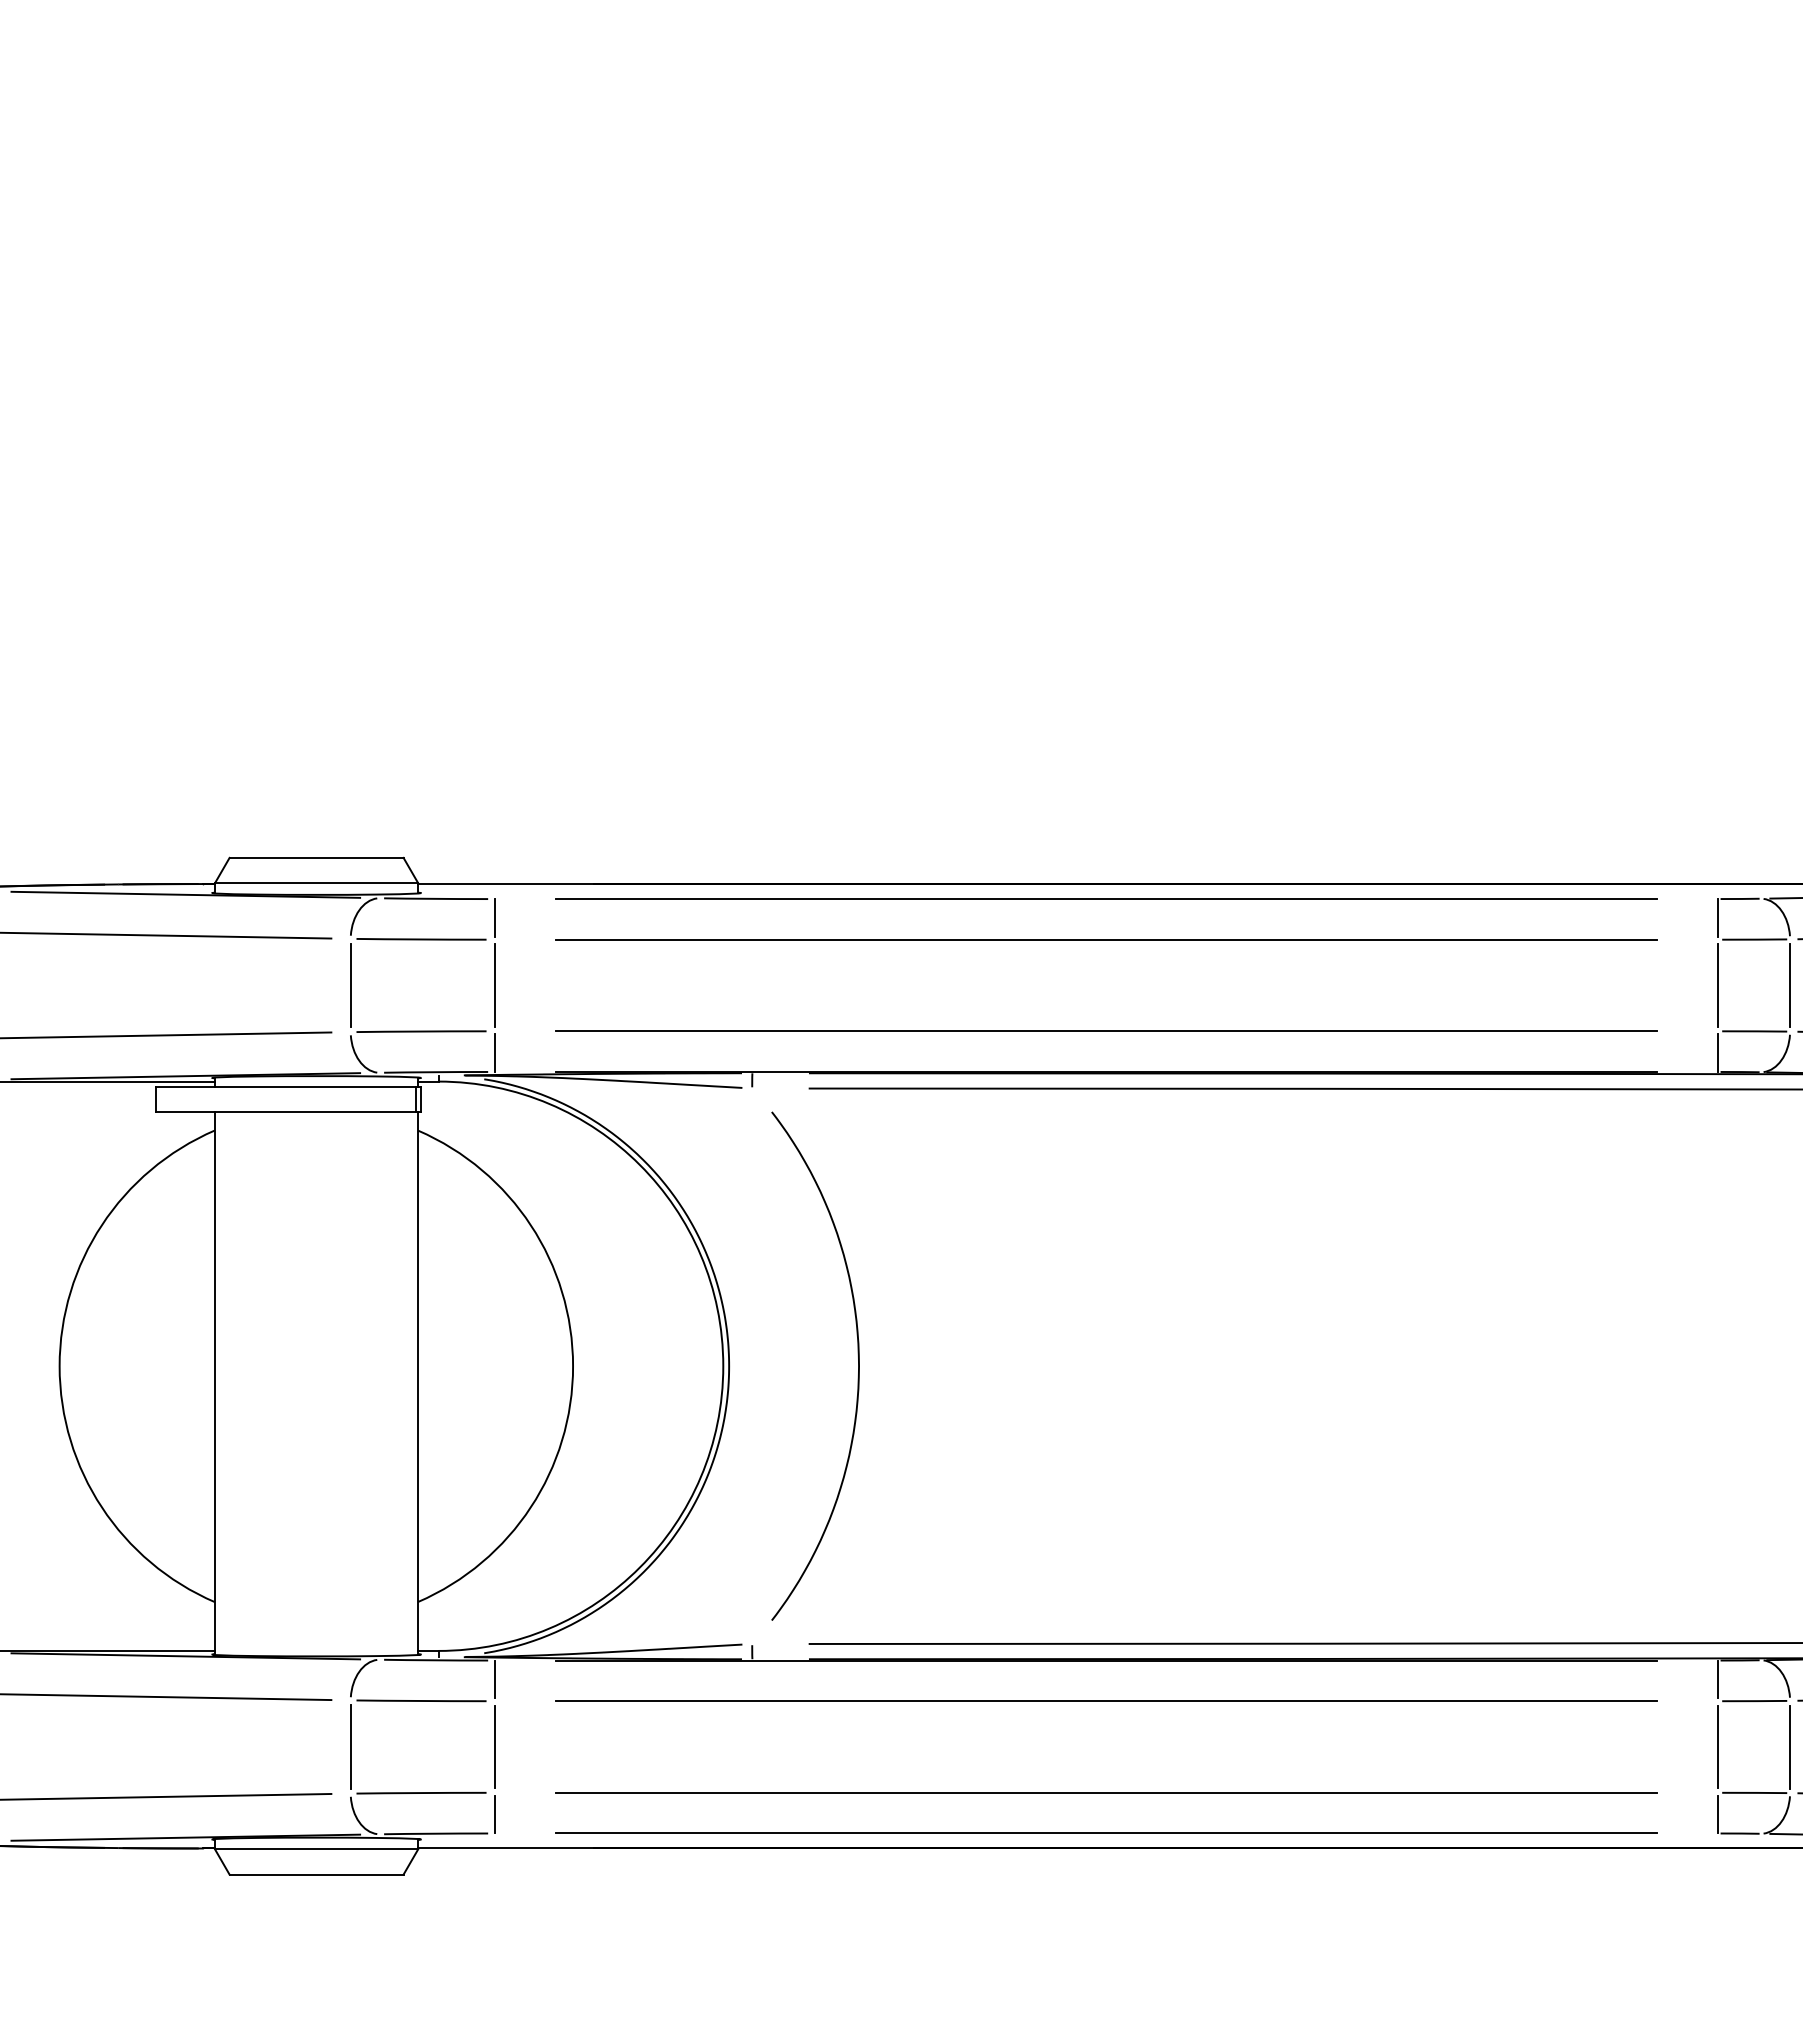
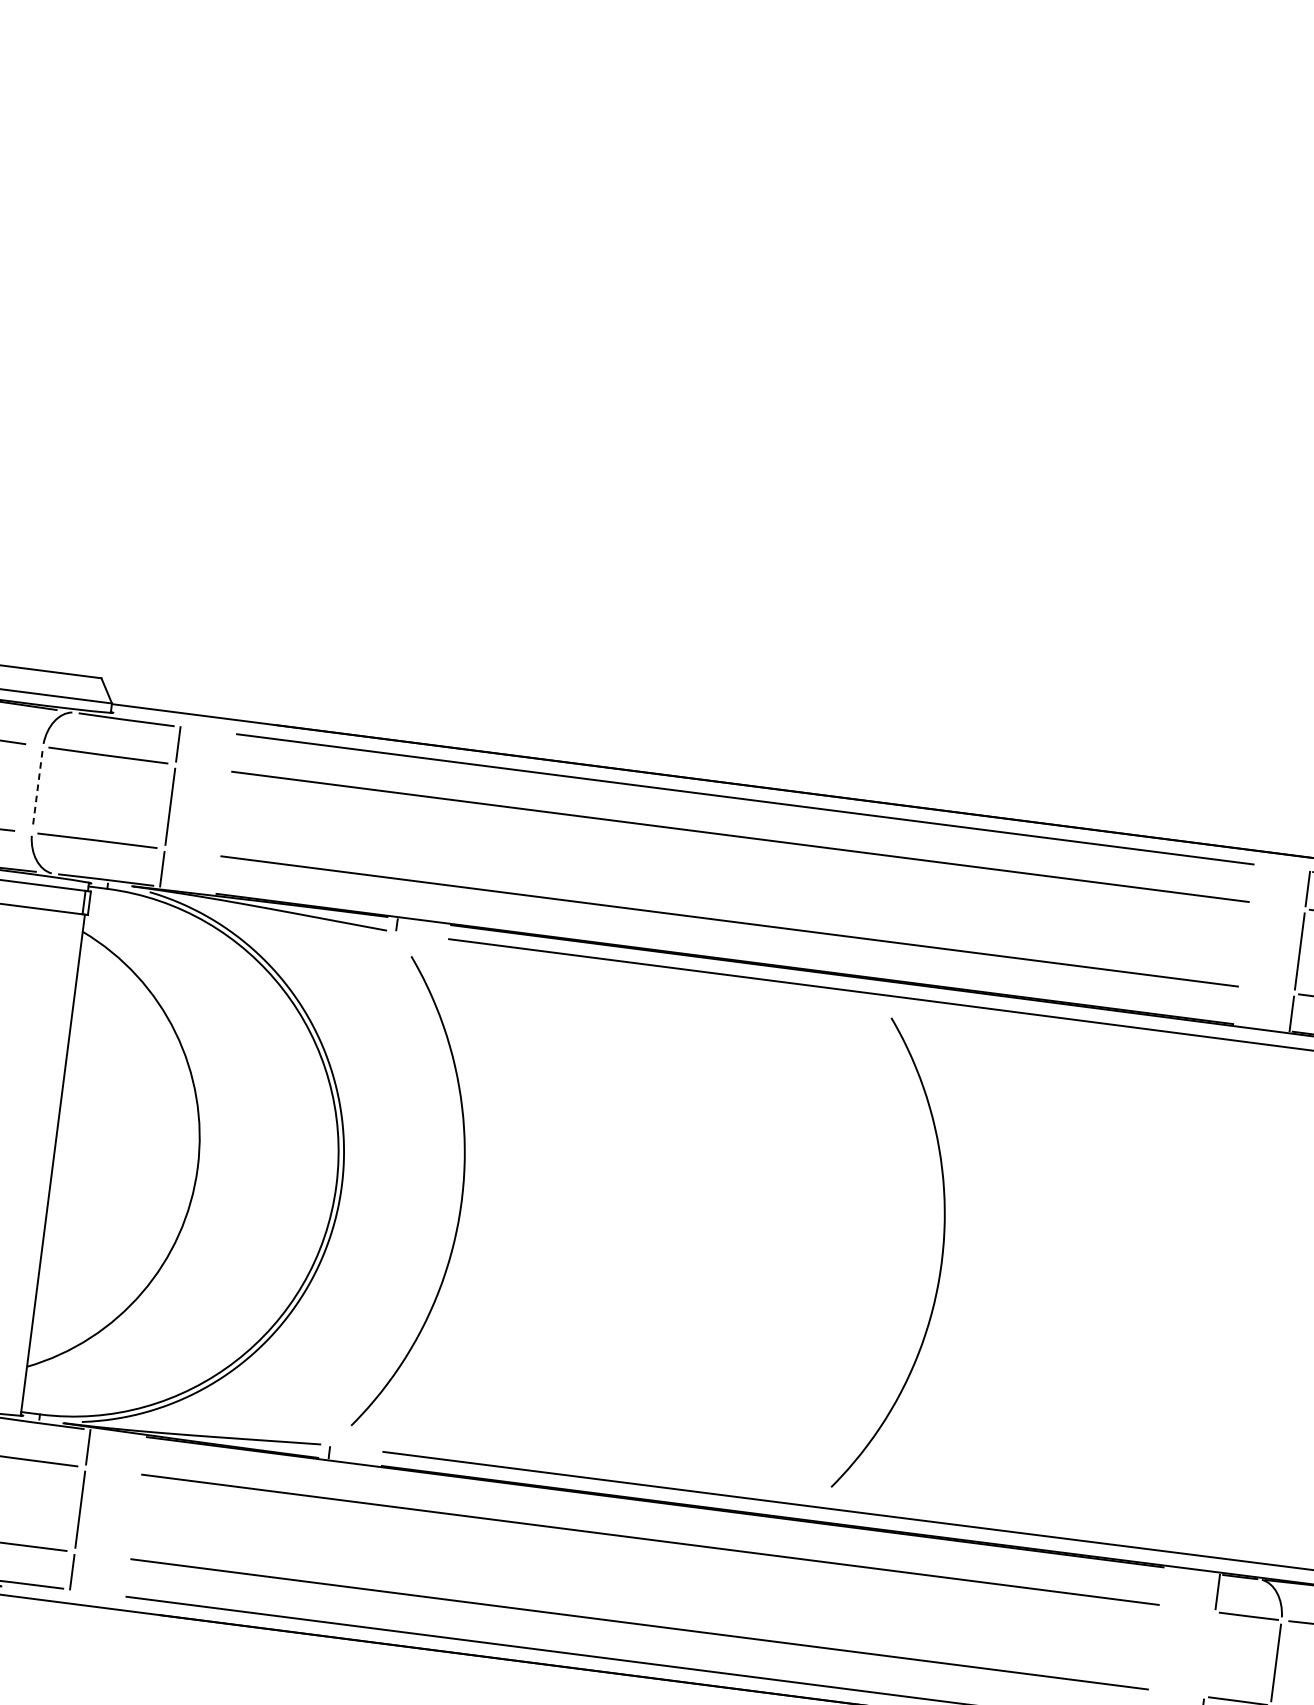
line: (350, 985) -> (37, 789), solid -> dashed
curve: (1378, 1365) -> (941, 1262), added
line: (1718, 1746) -> (1210, 1653), removed

